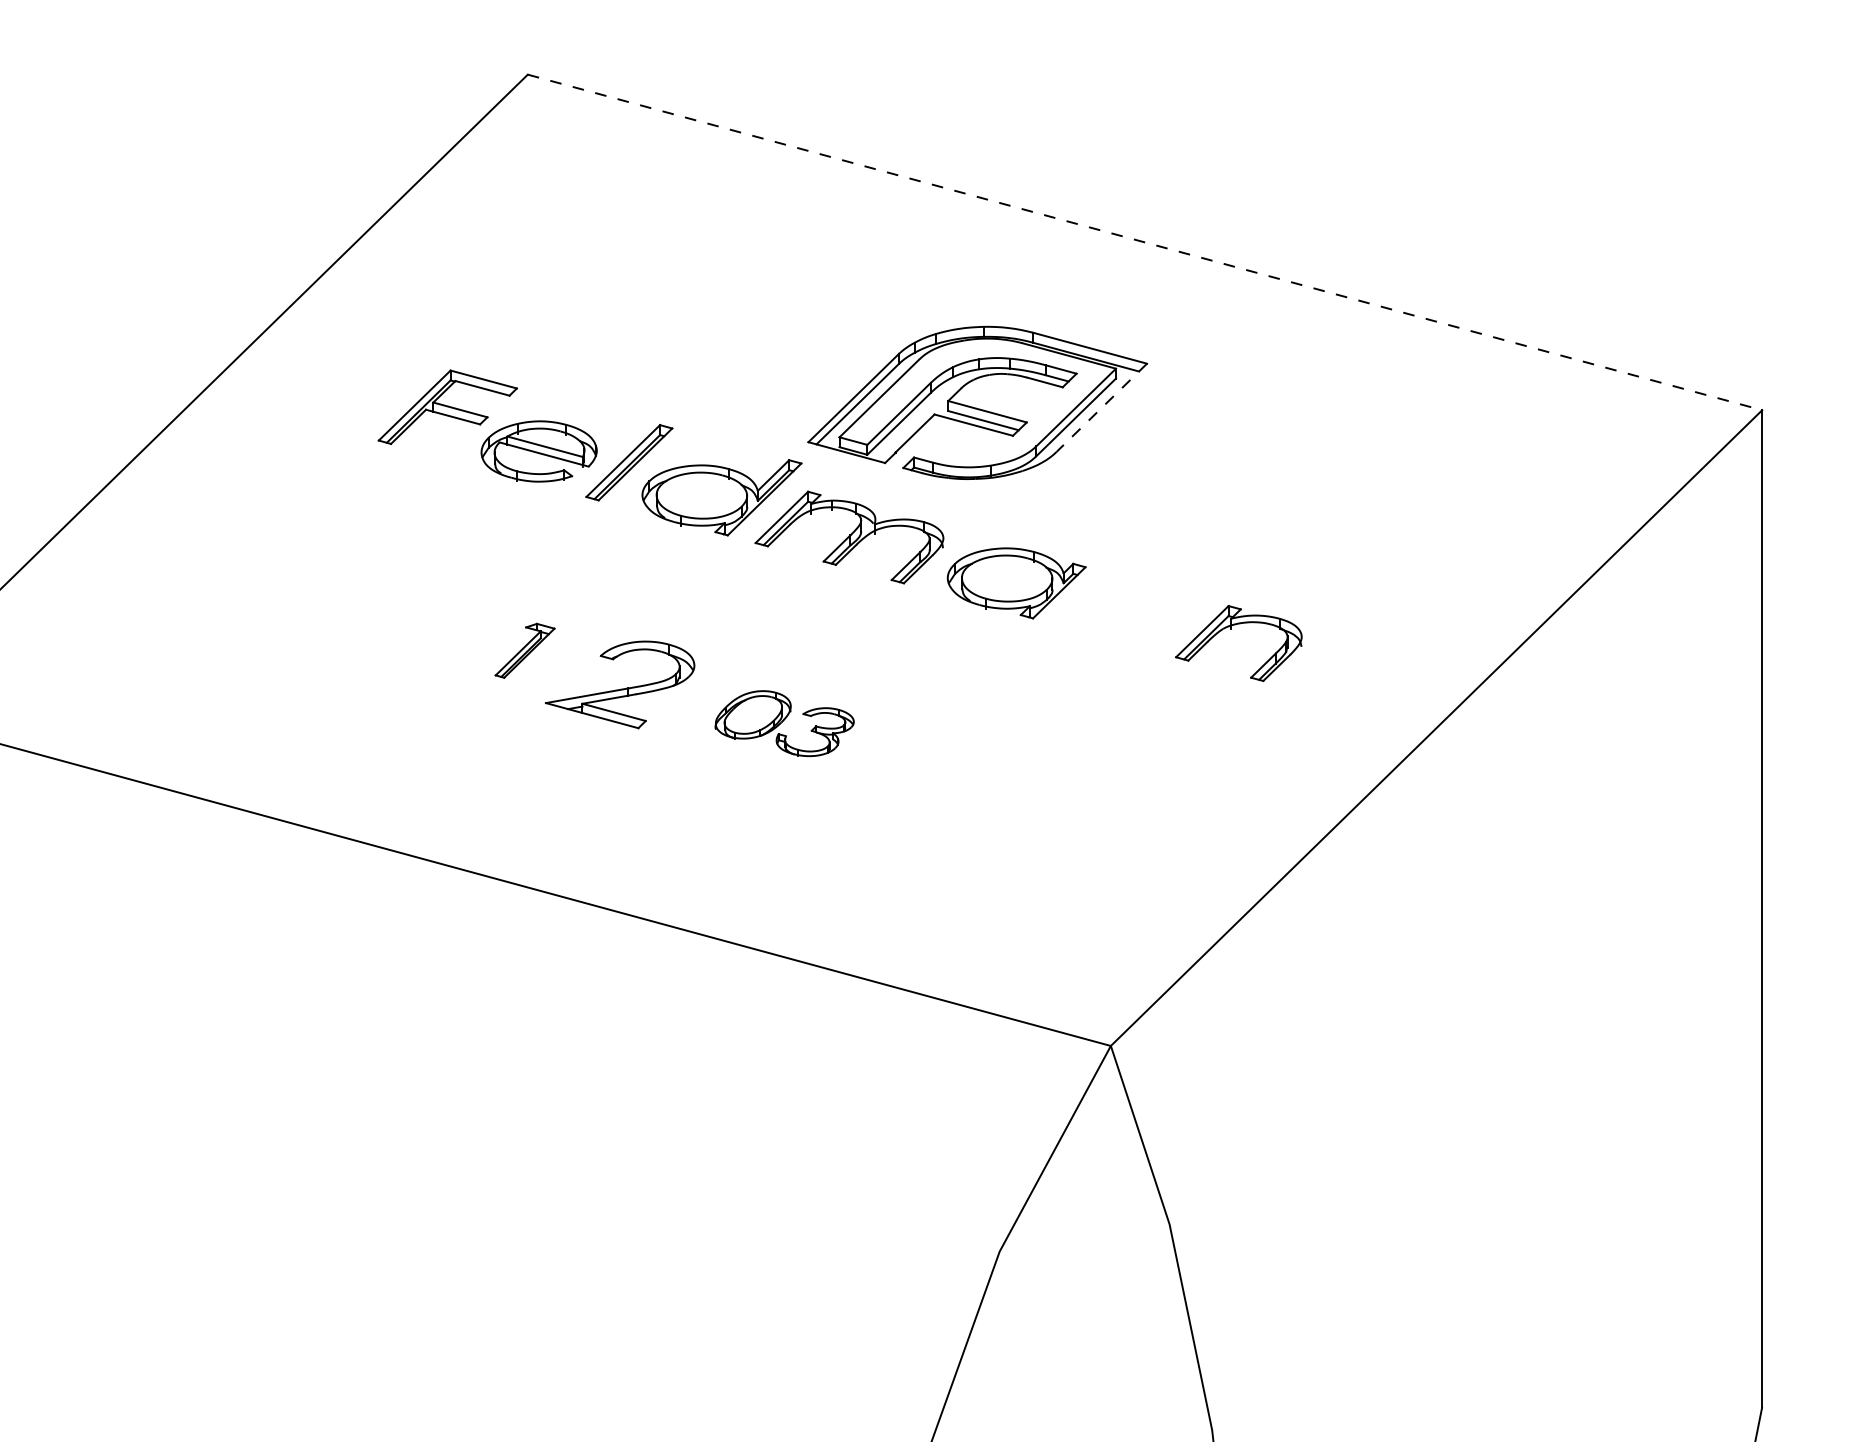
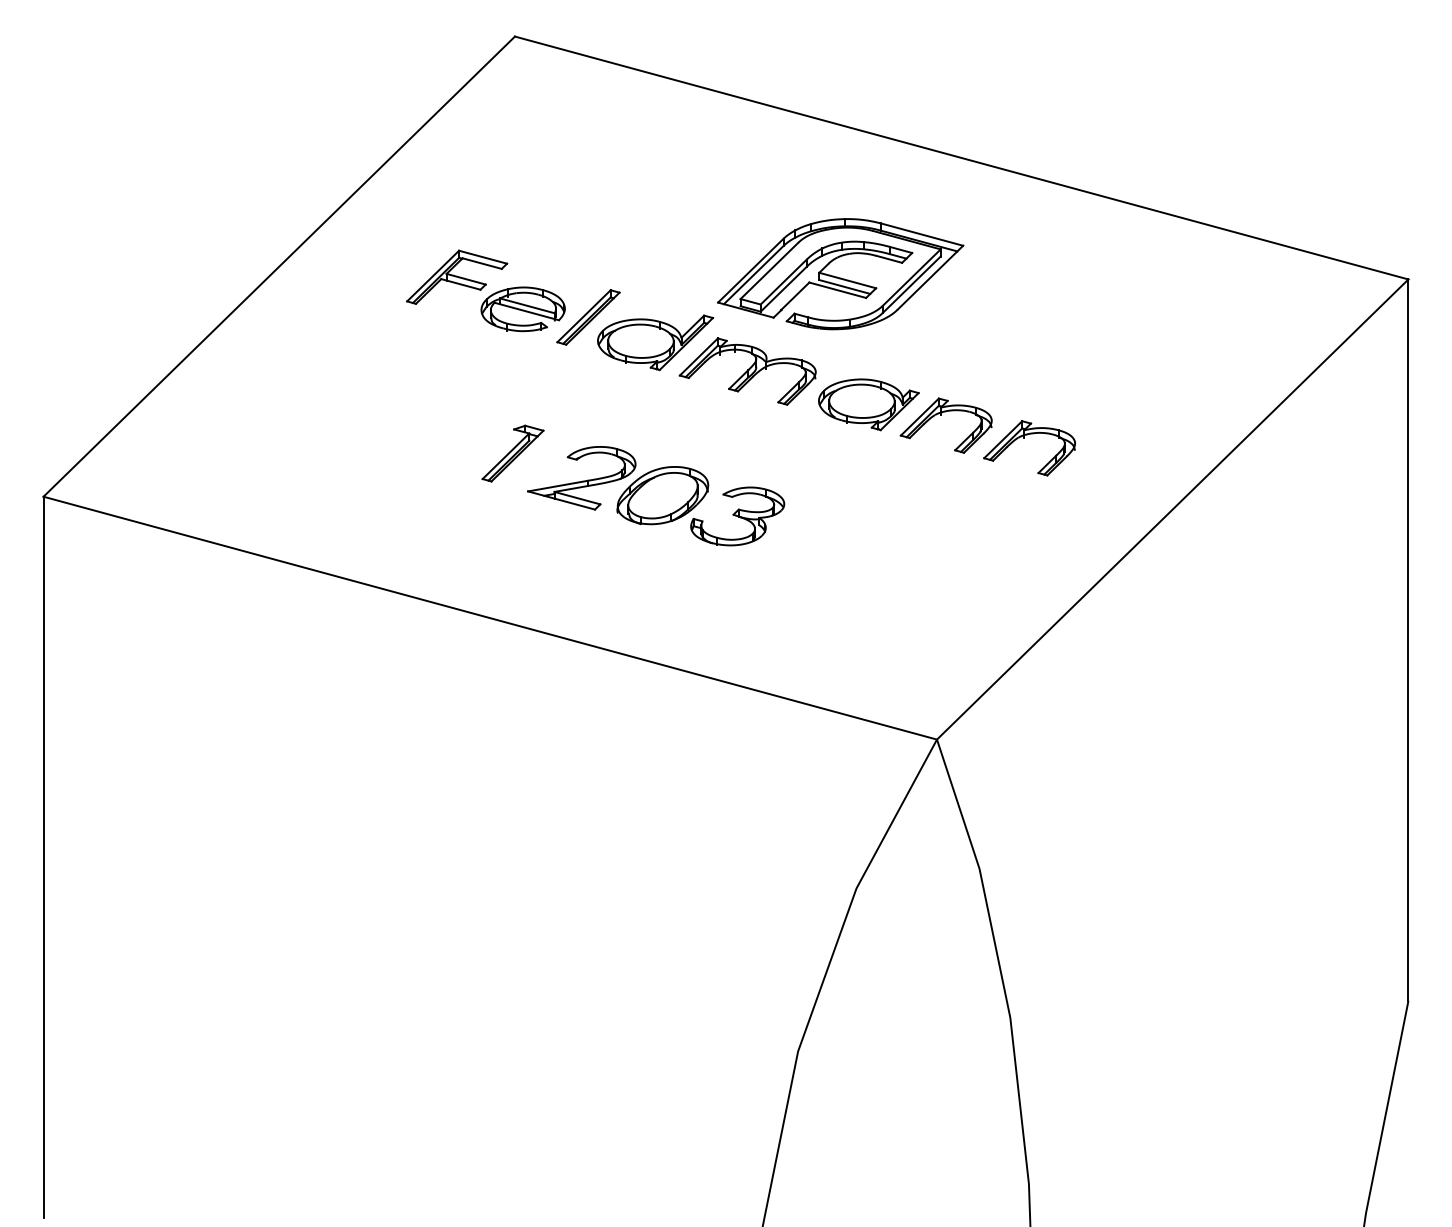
line: (1144, 243) -> (961, 158), dashed -> solid
line: (1101, 407) -> (930, 277), dashed -> solid
part: (1117, 598) -> (941, 415), added
part: (524, 650) -> (512, 453), size x1.43
part: (784, 723) -> (700, 506), size x1.67

